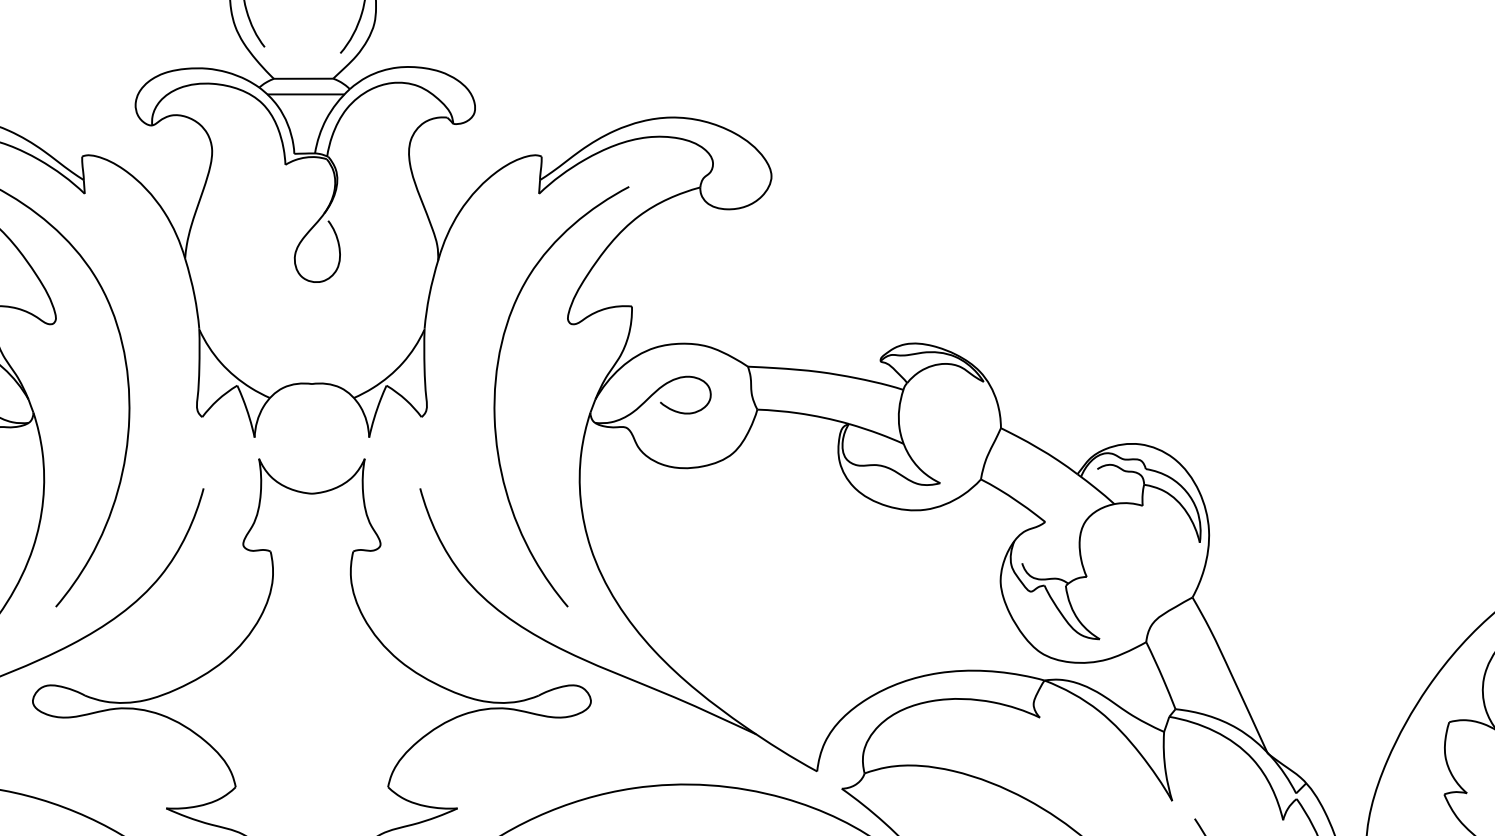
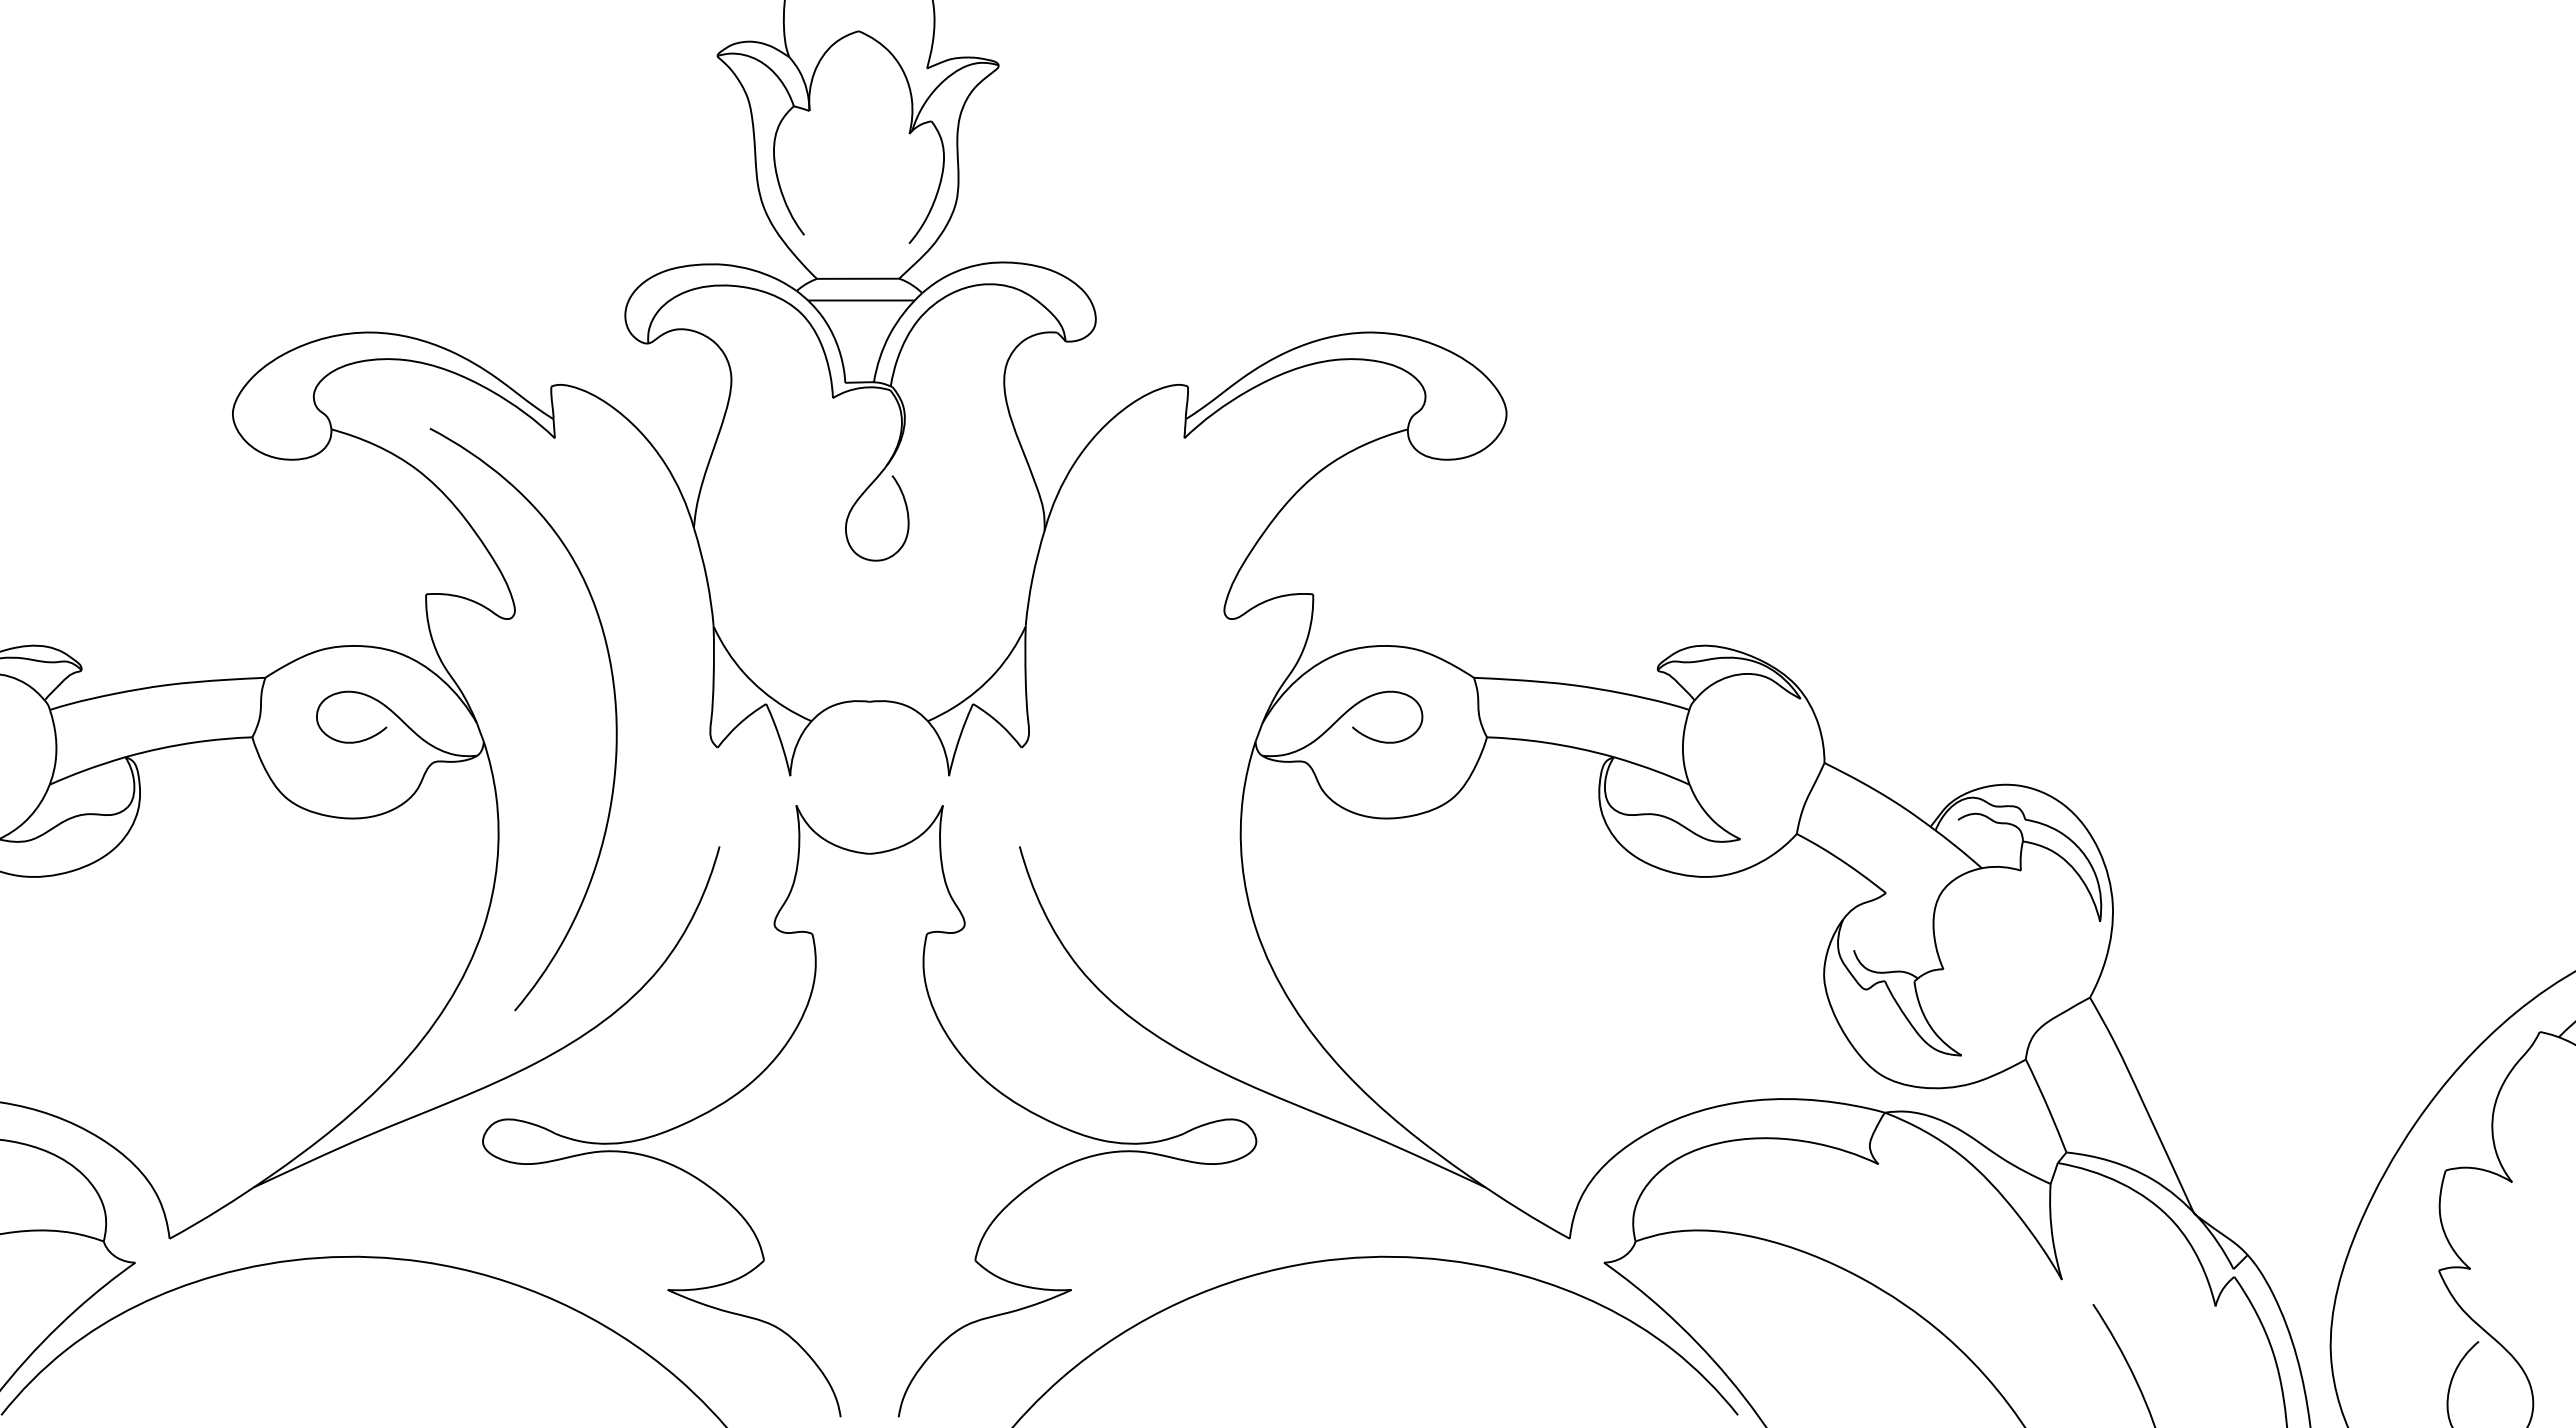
curve: (495, 392) -> (1124, 713), removed

